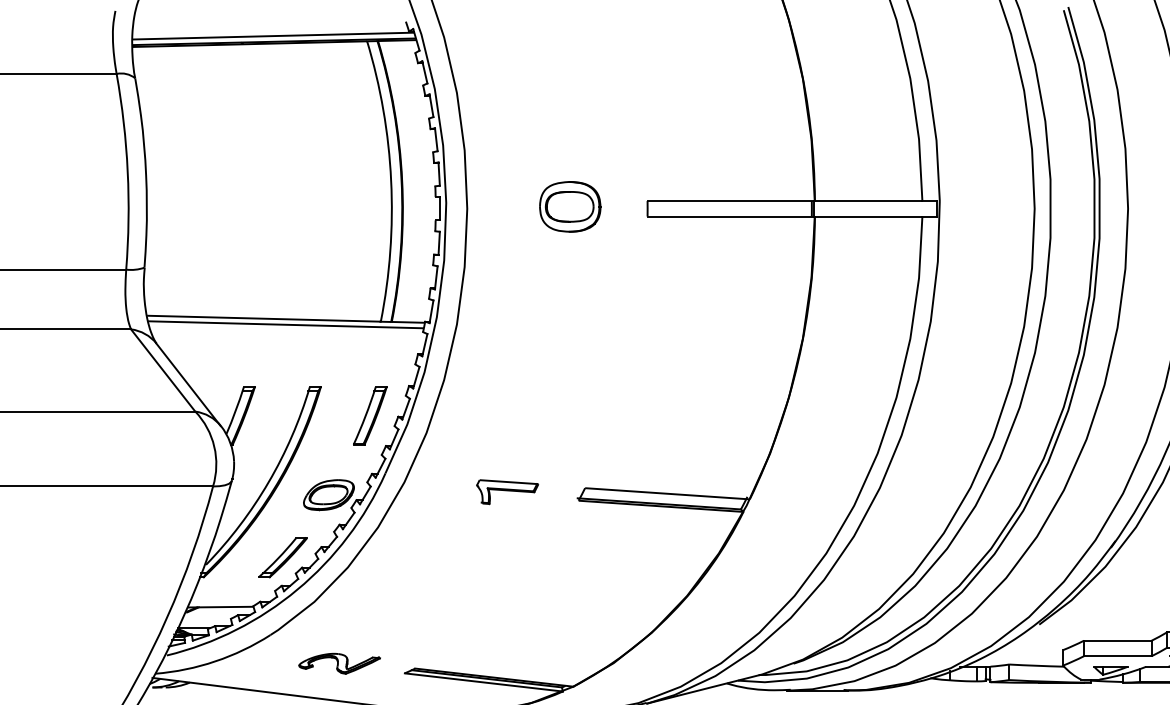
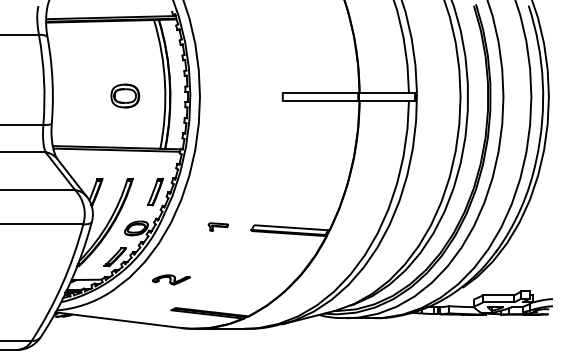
part: (570, 205) -> (125, 95), moved
part: (507, 490) -> (218, 226), size x0.7
part: (339, 662) -> (171, 279), moved

